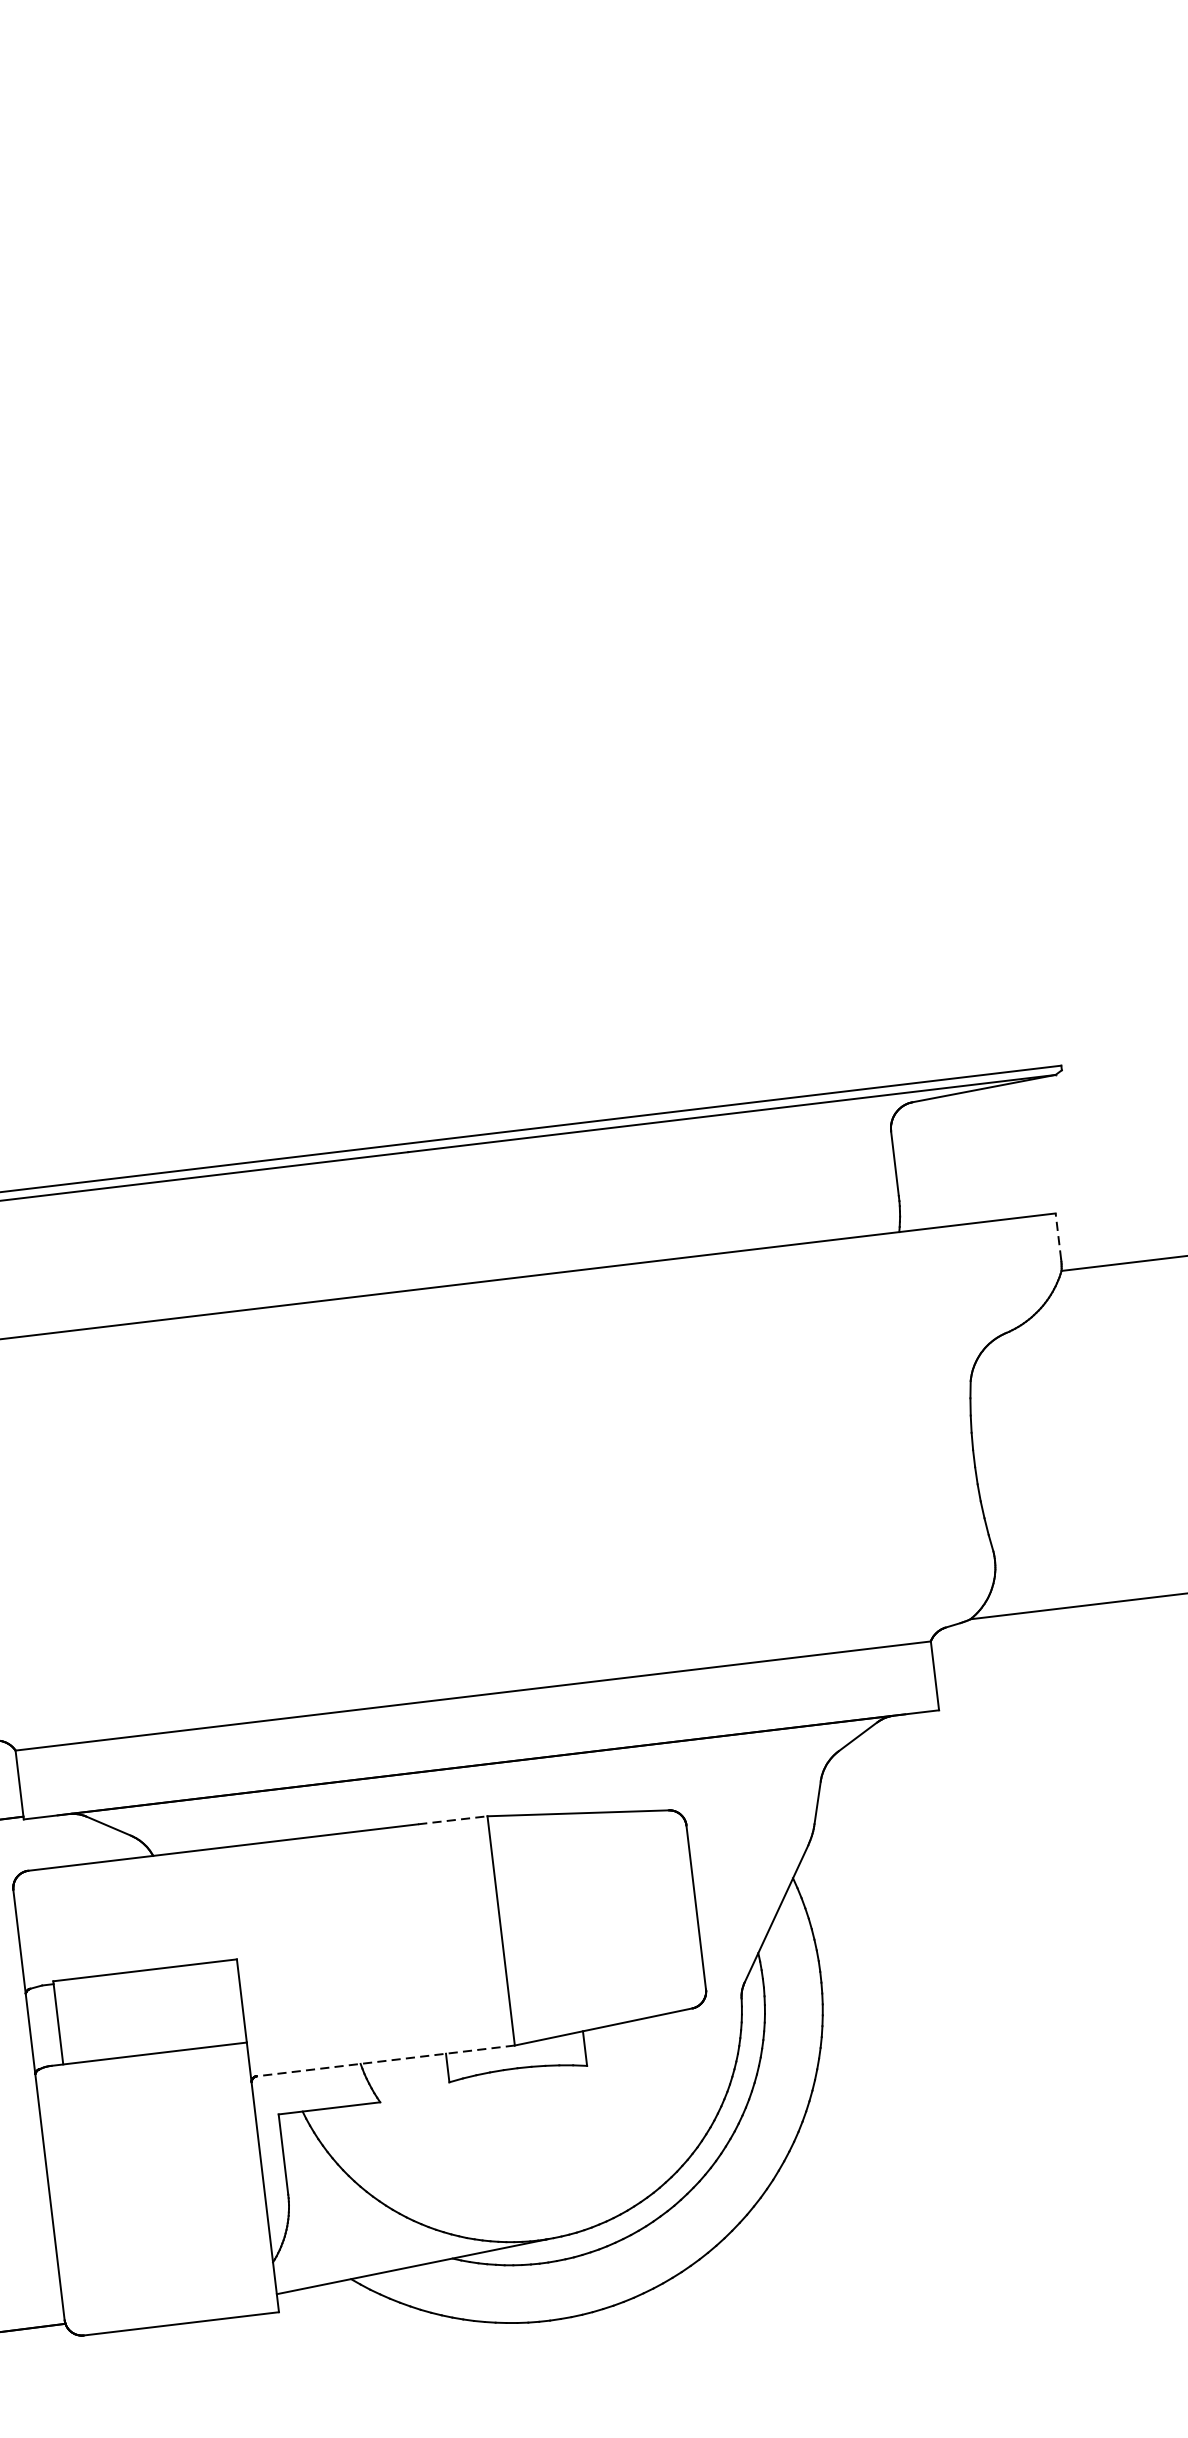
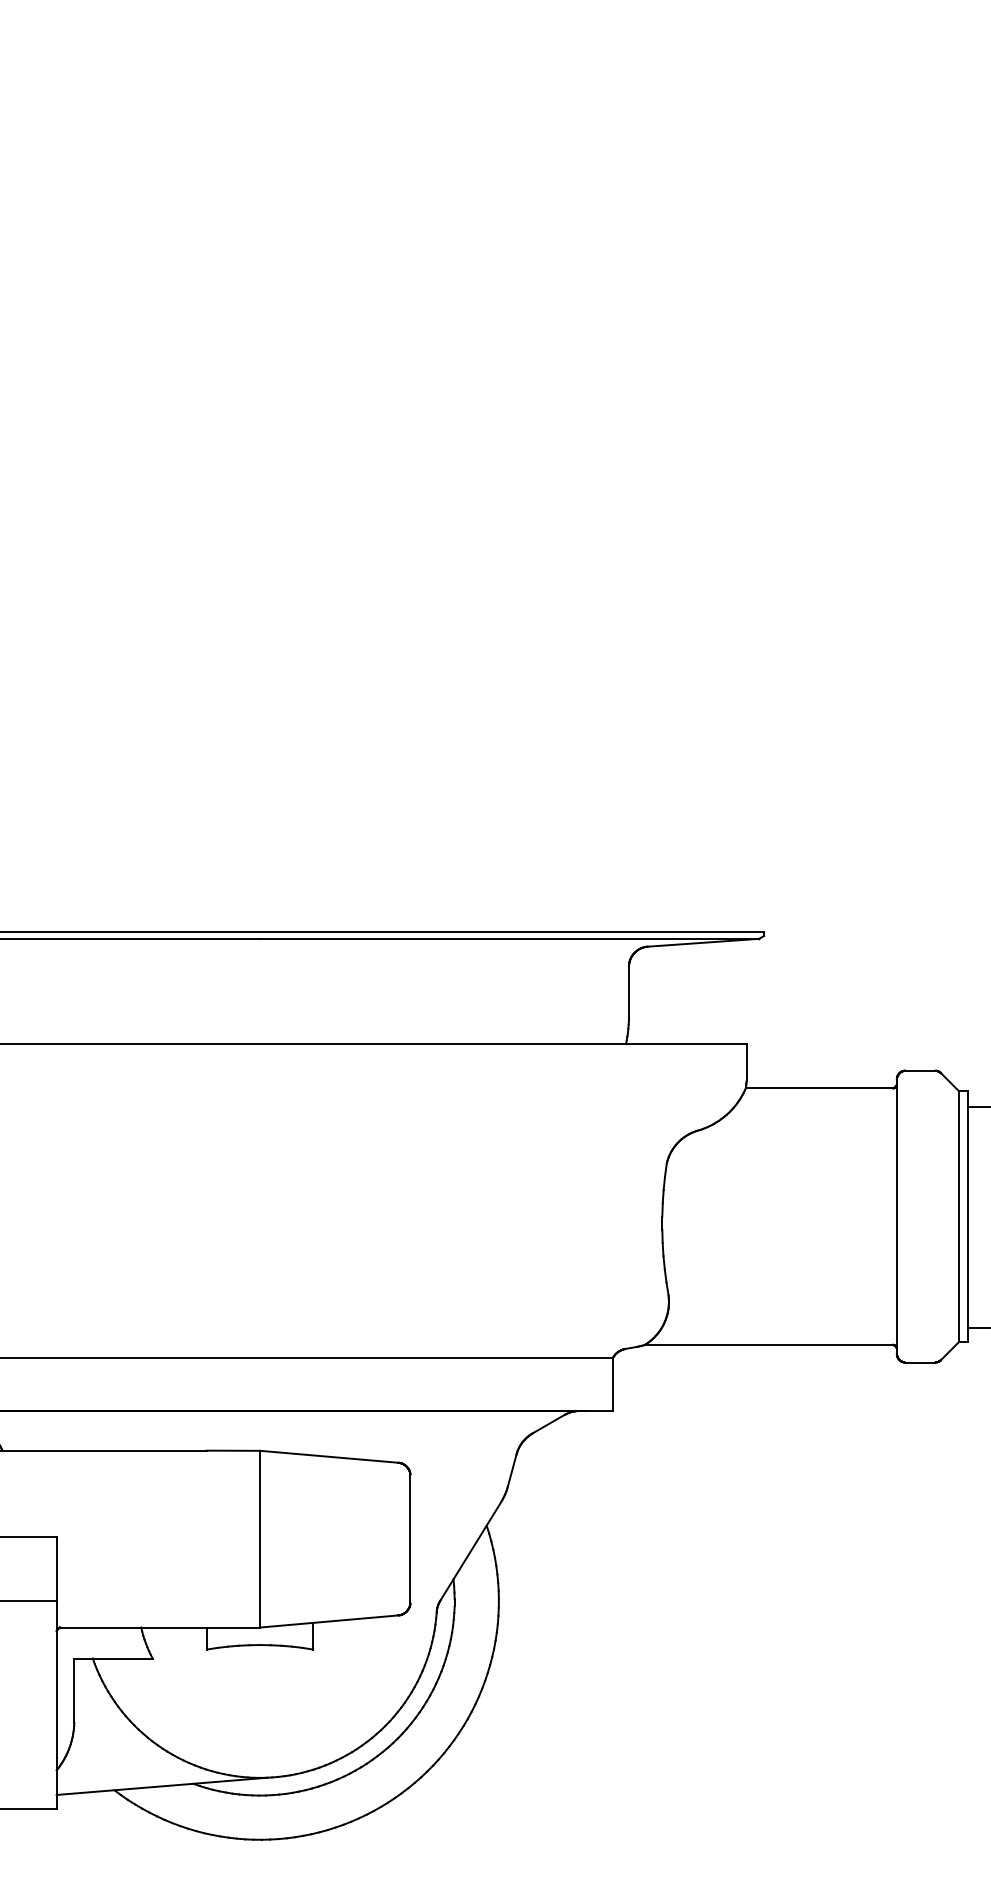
line: (1058, 1235) -> (746, 1061), dashed -> solid
line: (452, 1819) -> (233, 1450), dashed -> solid
line: (385, 2060) -> (160, 1627), dashed -> solid

